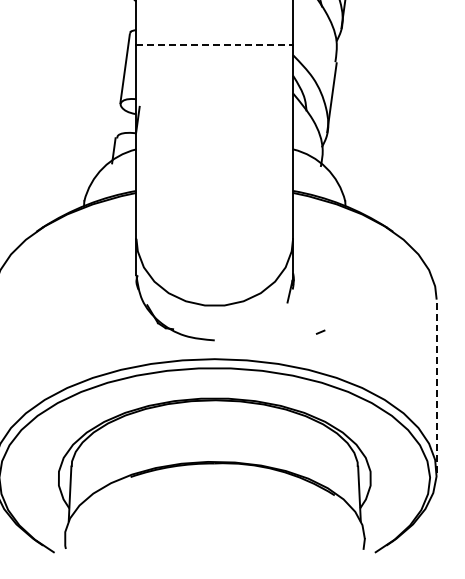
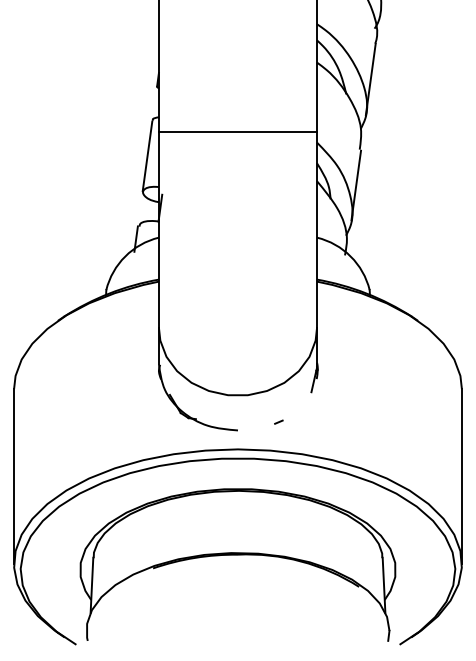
line: (215, 45) -> (238, 132), dashed -> solid
line: (320, 331) -> (278, 421), moved
line: (436, 386) -> (461, 476), dashed -> solid

